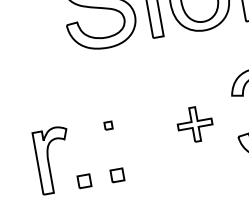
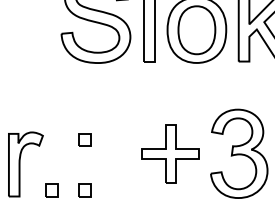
part: (195, 124) -> (170, 153), size x1.67
part: (107, 125) -> (84, 139), size x1.67

